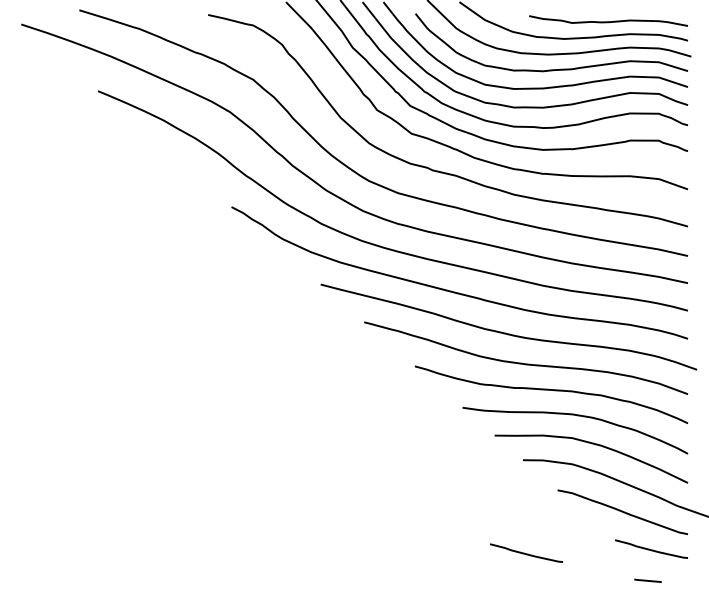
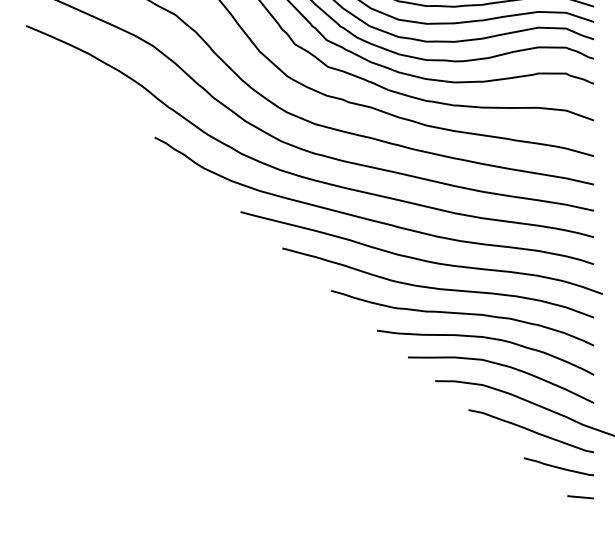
curve: (526, 553) -> (438, 470), removed
line: (647, 580) -> (580, 496), moved

